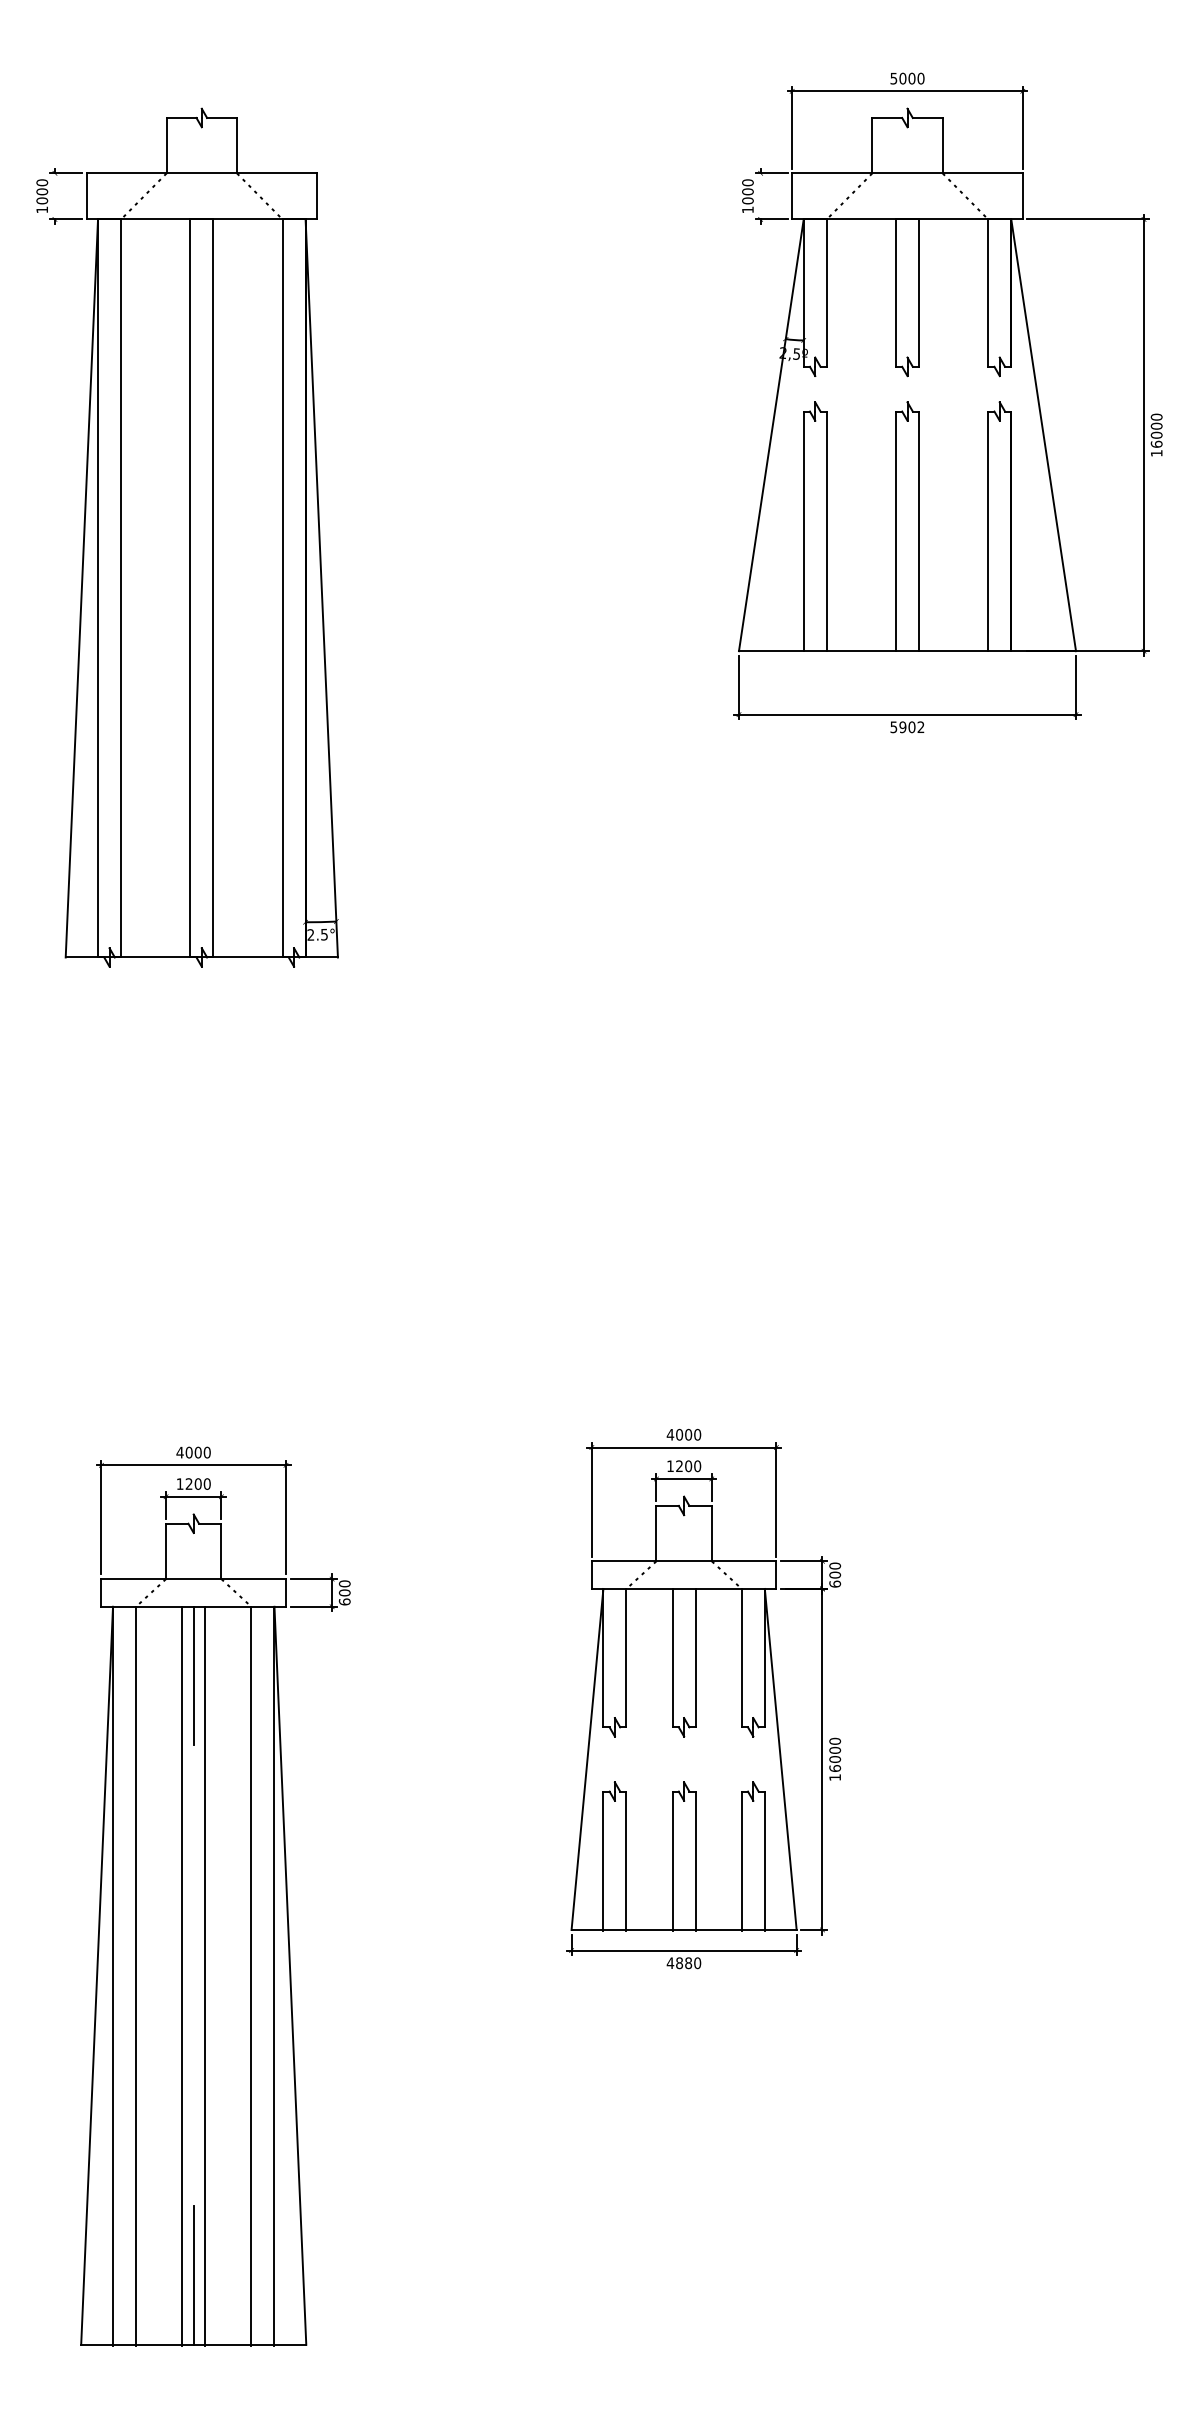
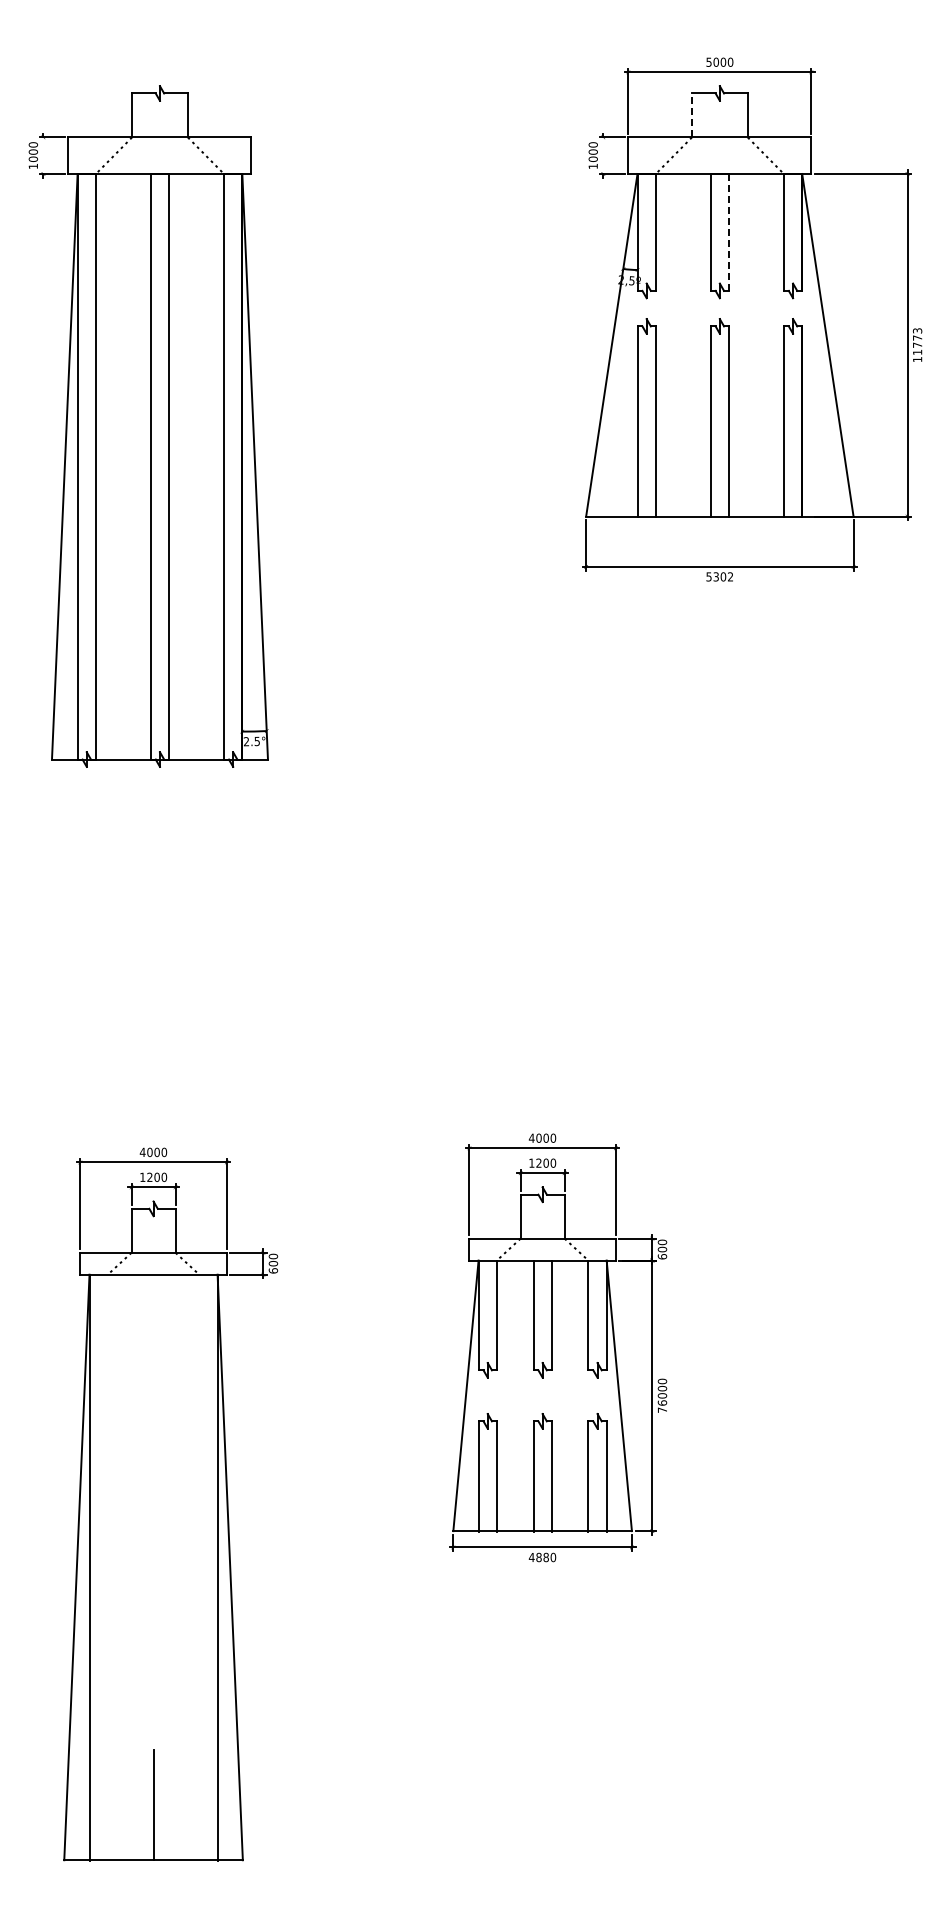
line: (871, 145) -> (691, 115), solid -> dashed
line: (919, 293) -> (729, 232), solid -> dashed
text: (1156, 430) -> (917, 341), 16000 -> 11773
text: (901, 726) -> (715, 576), 5902 -> 5302
line: (193, 1675) -> (153, 1329), removed
text: (835, 1776) -> (662, 1409), 16000 -> 76000
line: (135, 1975) -> (107, 1567), removed
line: (182, 1975) -> (144, 1567), removed
line: (204, 1975) -> (162, 1567), removed
line: (251, 1975) -> (199, 1567), removed

